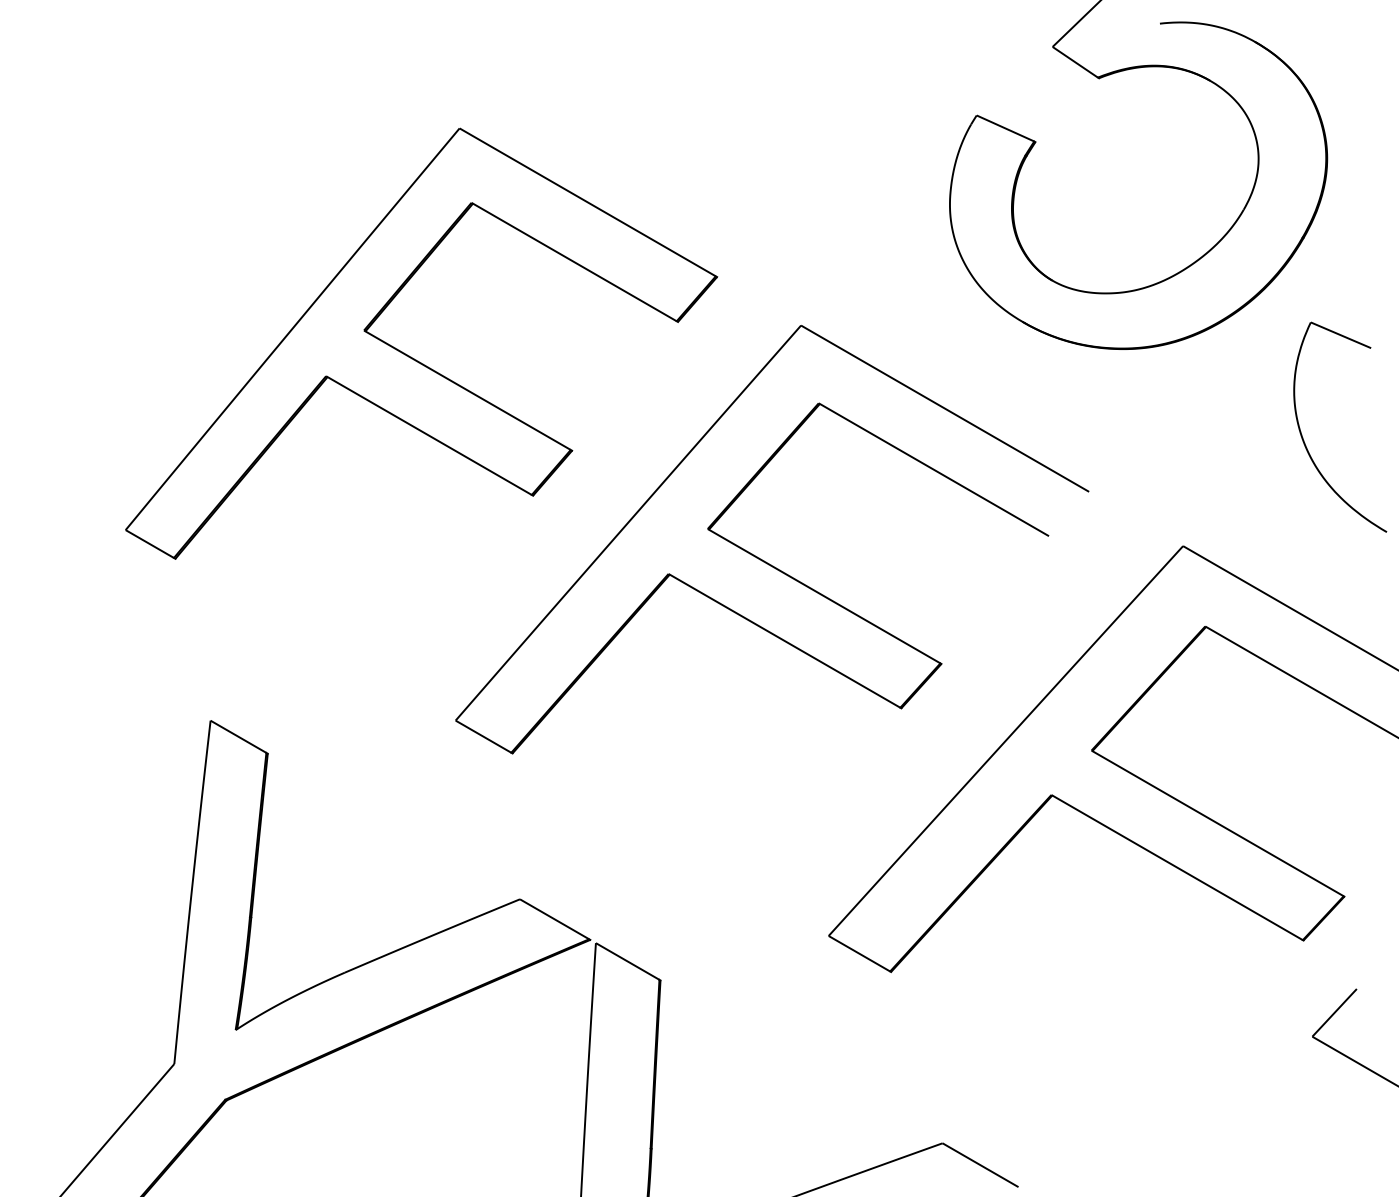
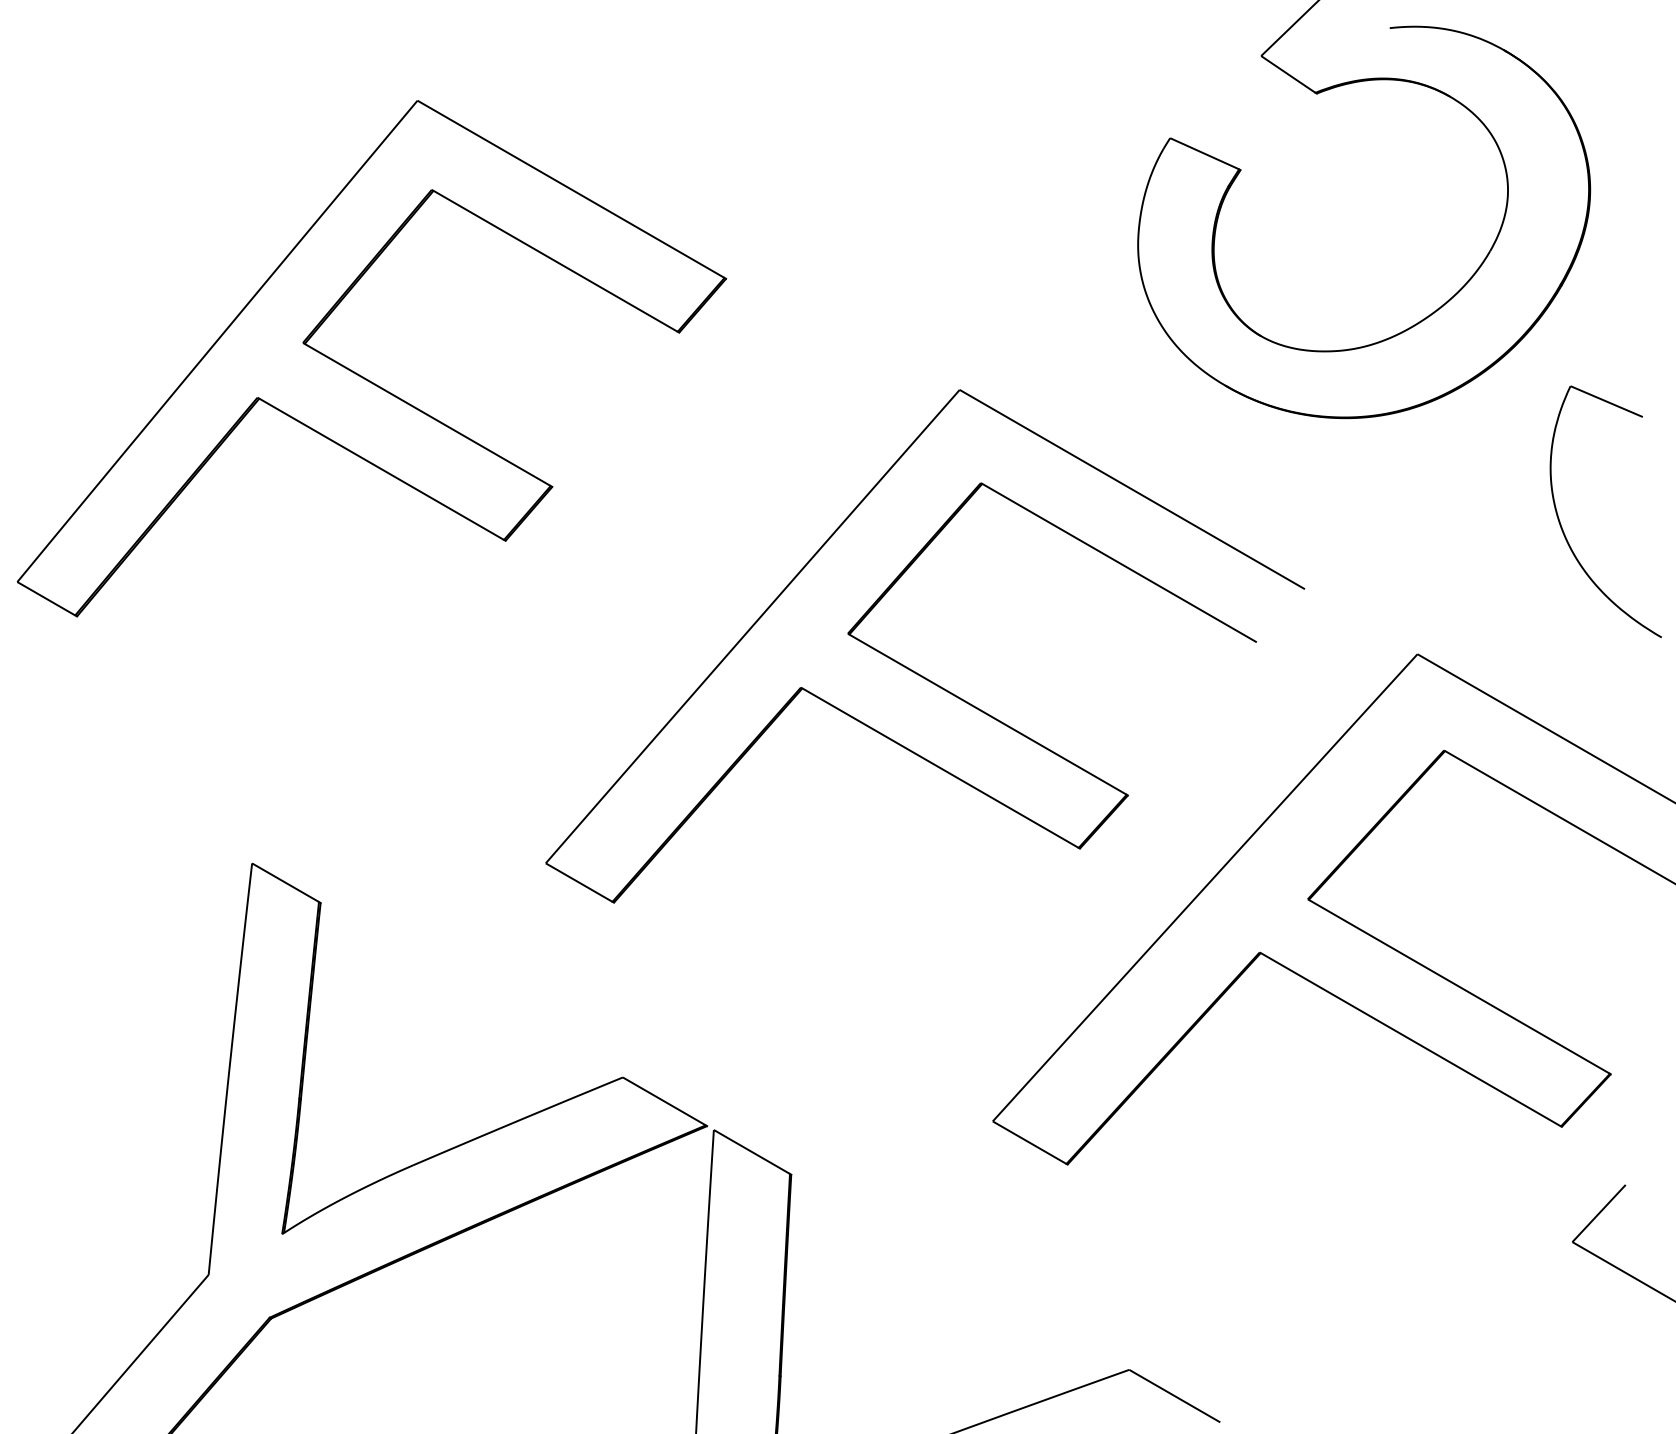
part: (414, 358) -> (363, 376), moved

